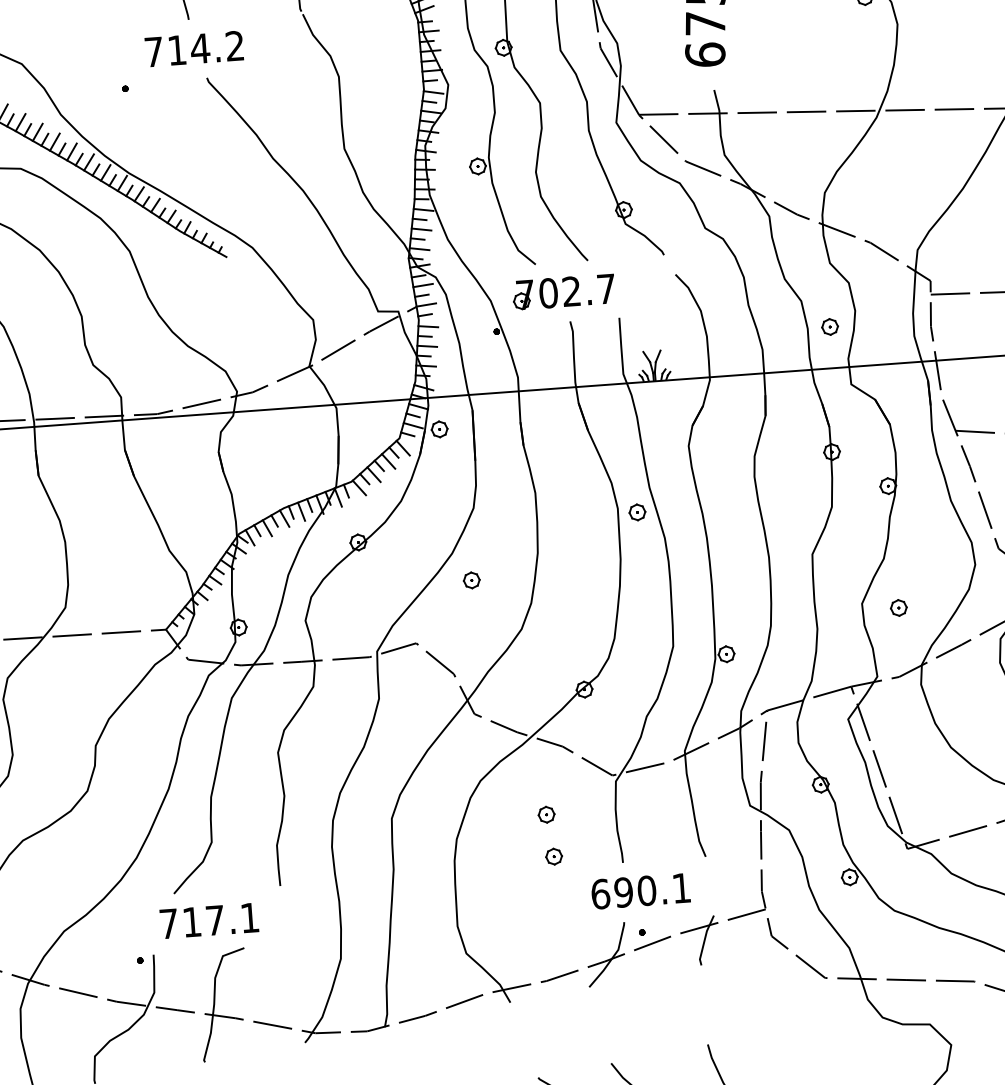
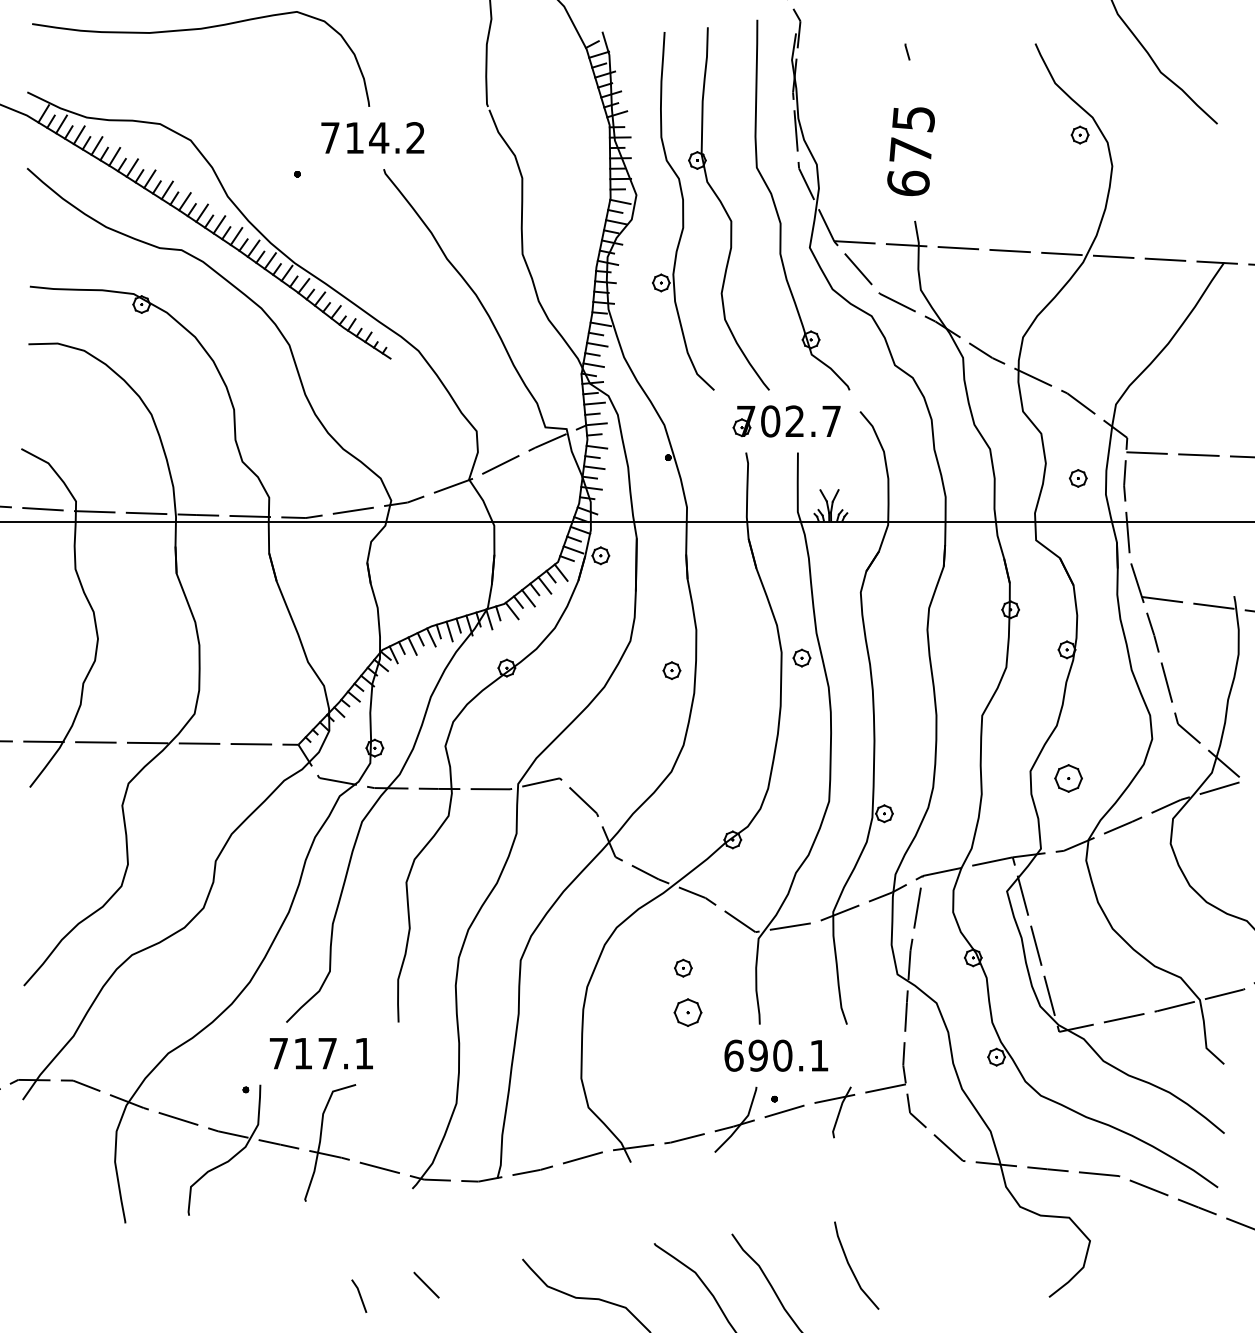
part: (563, 292) -> (786, 421), moved
part: (829, 327) -> (1077, 478), moved
part: (471, 580) -> (671, 670), moved
part: (898, 608) -> (1068, 778), size x1.6
part: (553, 856) -> (687, 1012), size x1.6

